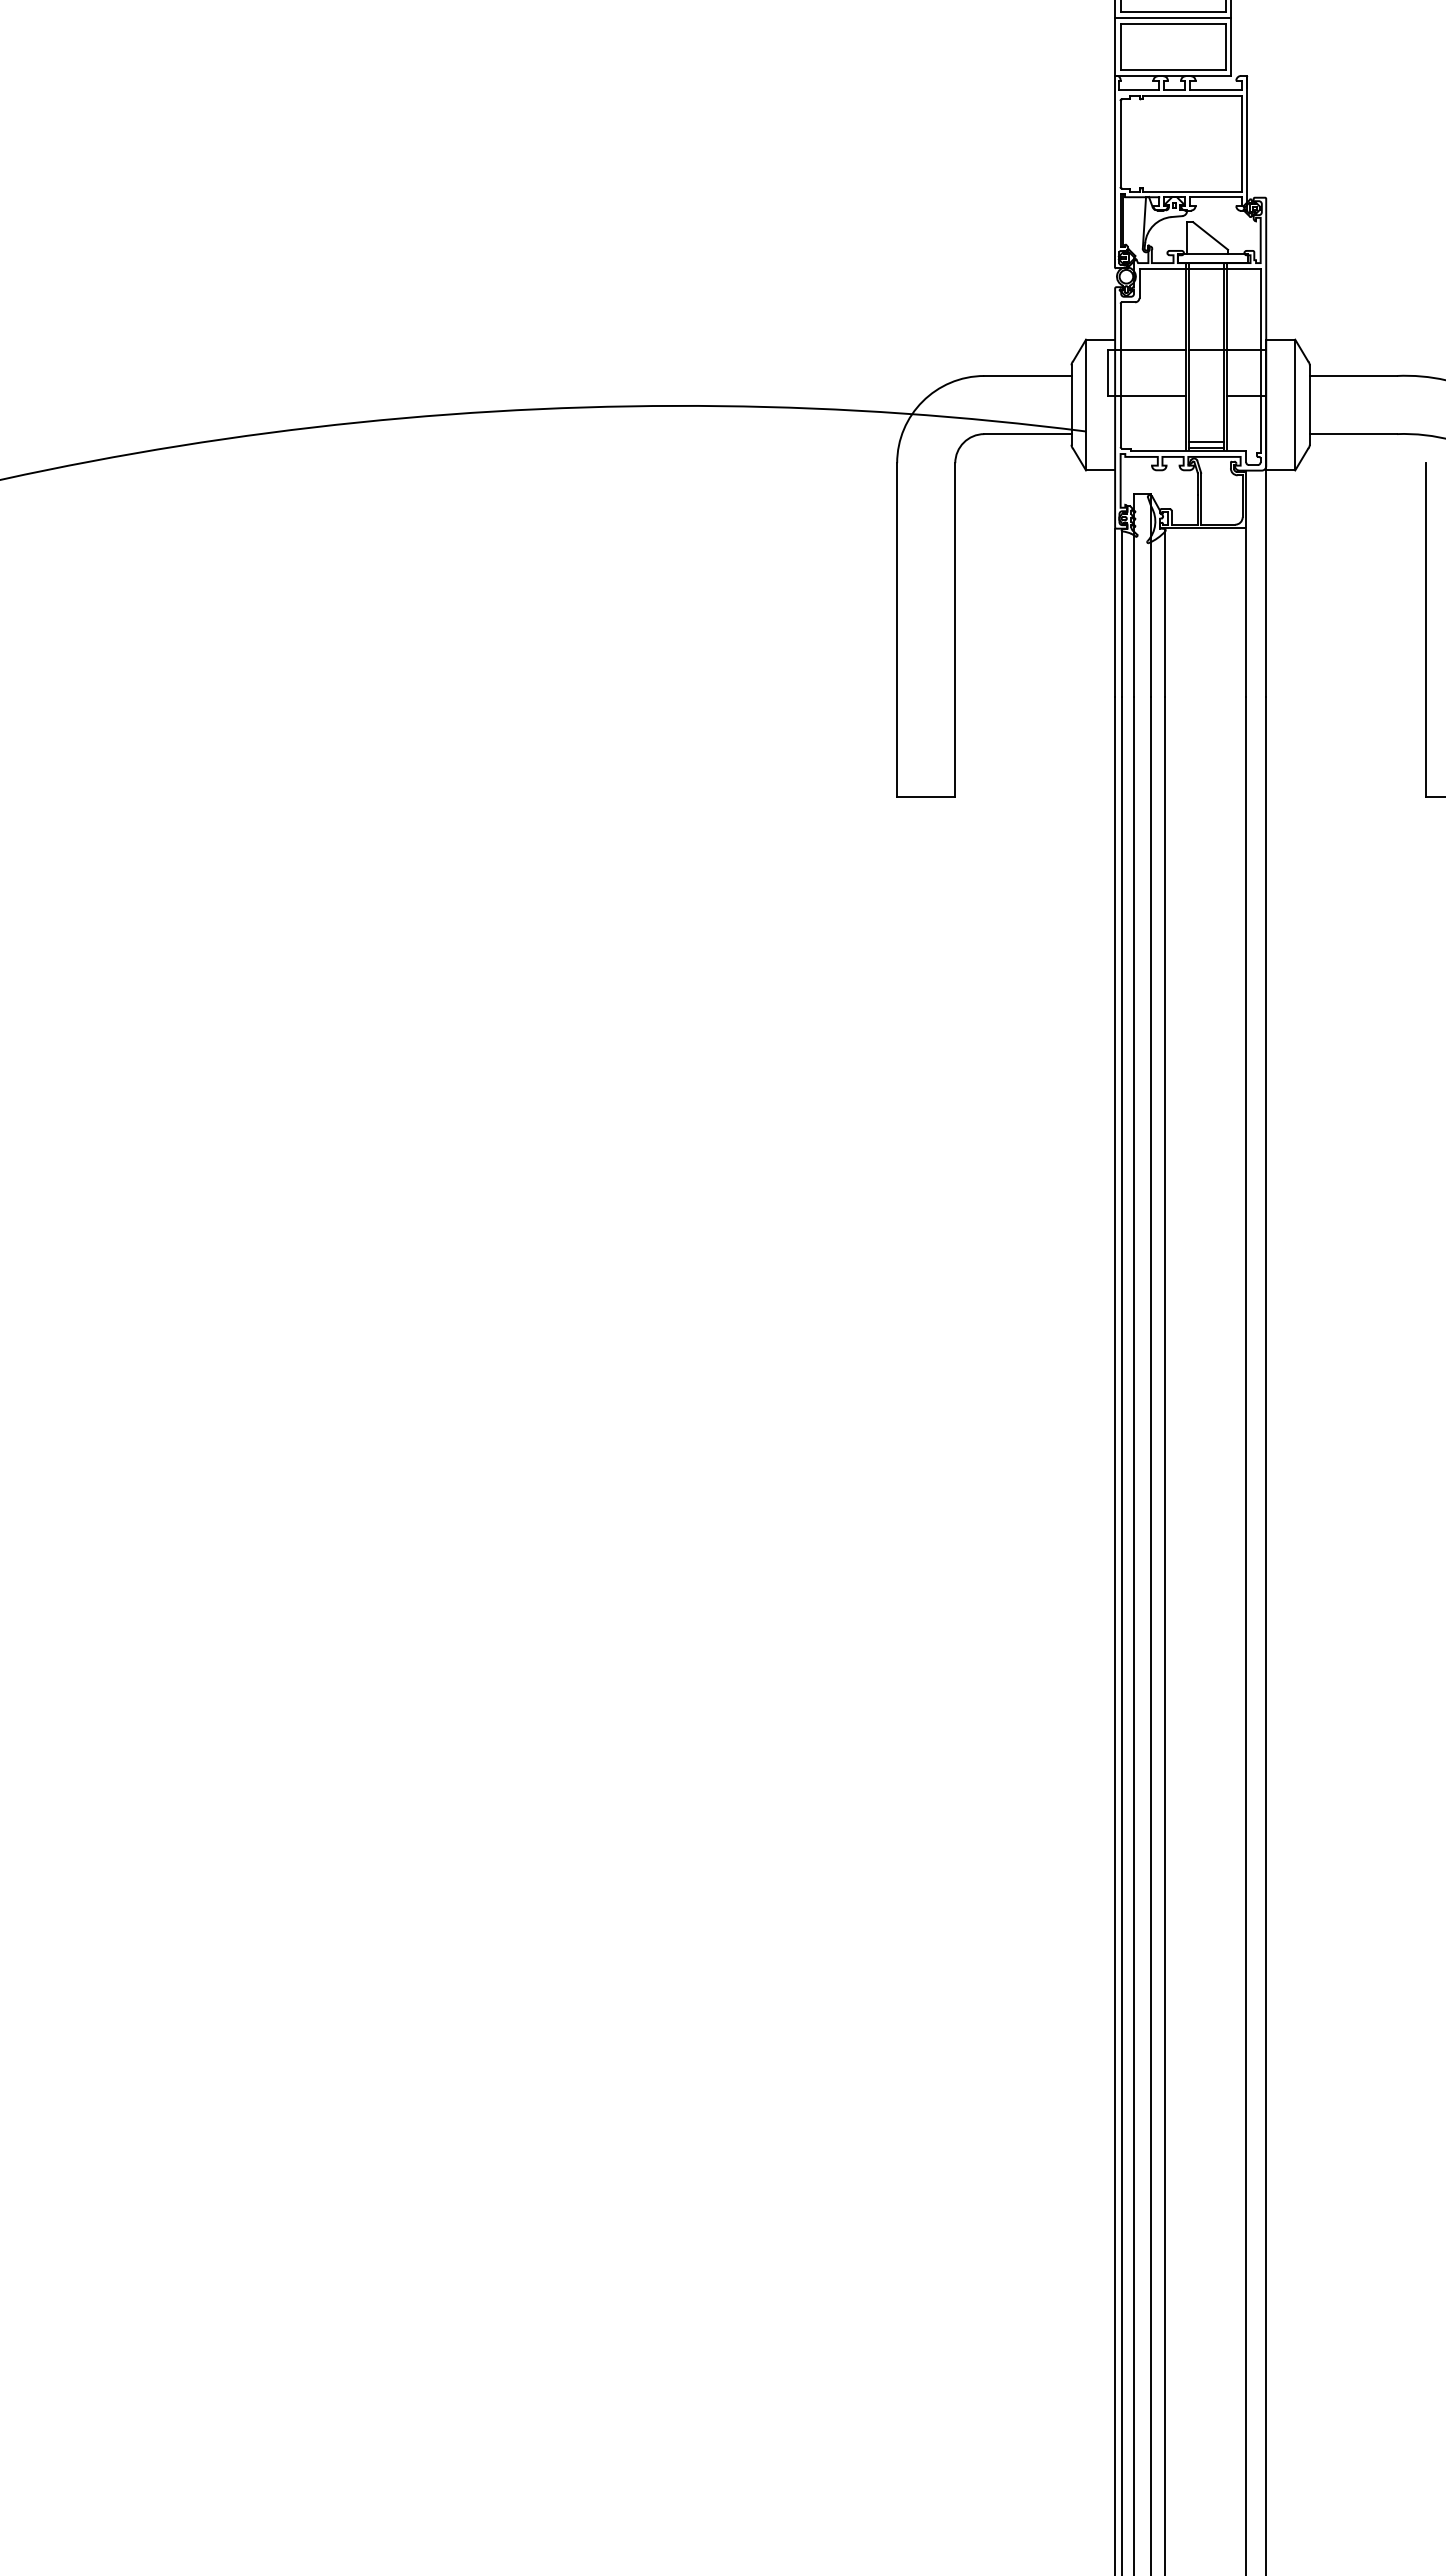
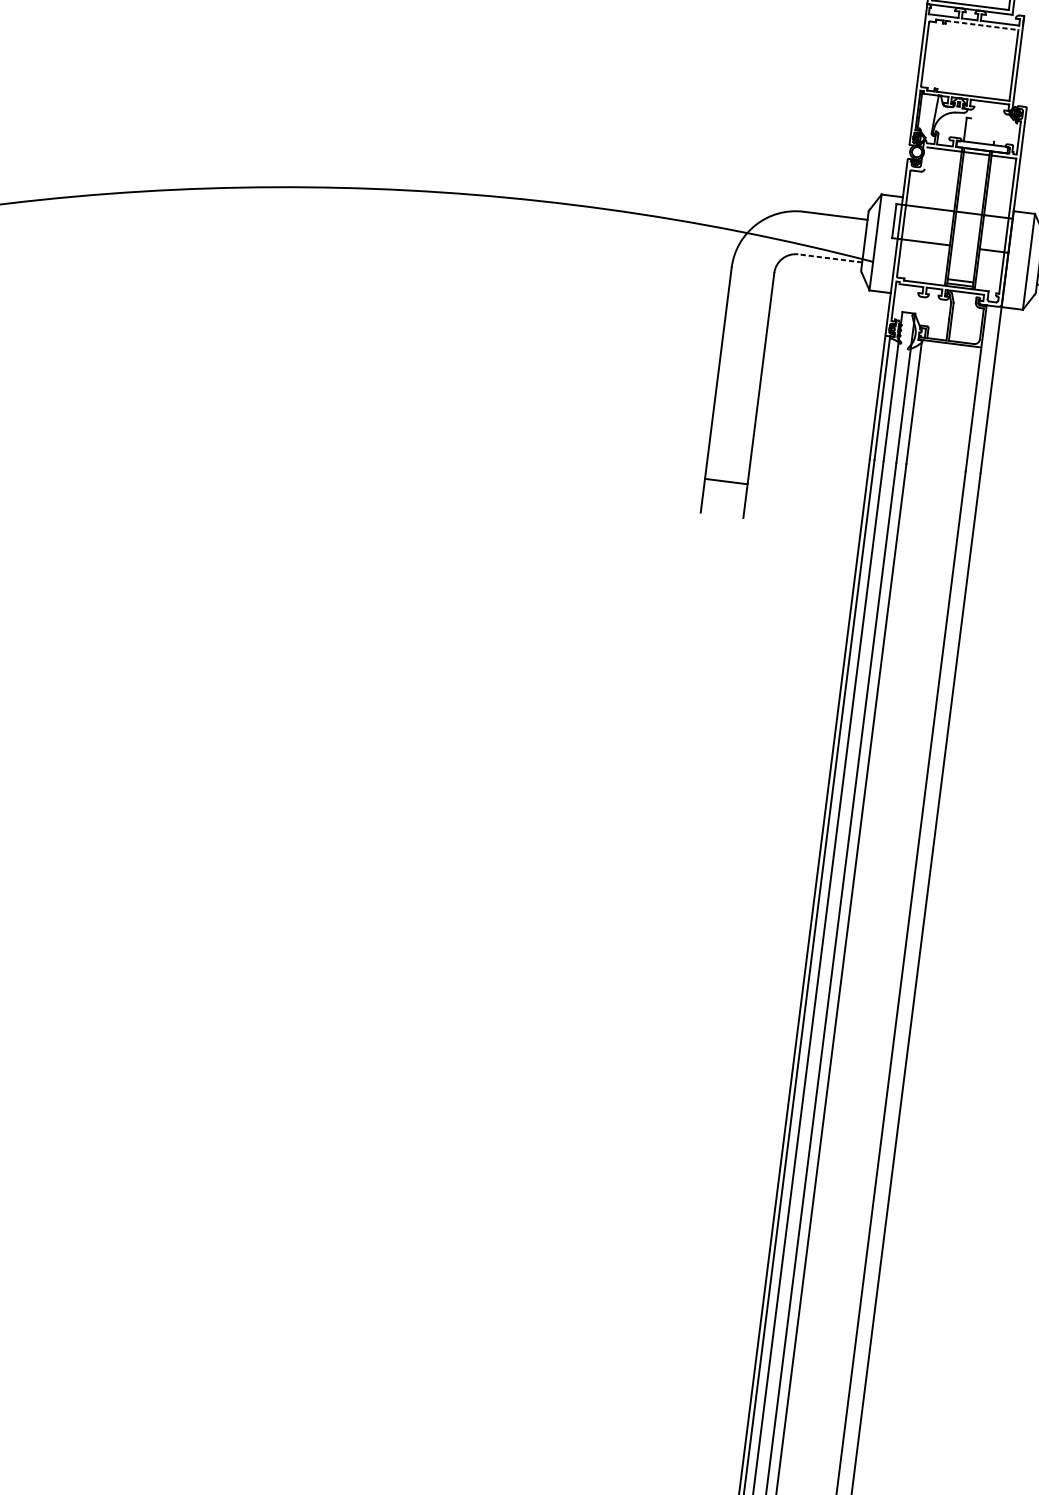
line: (1192, 95) -> (982, 25), solid -> dashed
line: (1210, 235) -> (982, 129), removed
line: (1139, 282) -> (926, 157), removed
line: (1027, 434) -> (829, 258), solid -> dashed
line: (926, 797) -> (726, 481), moved

